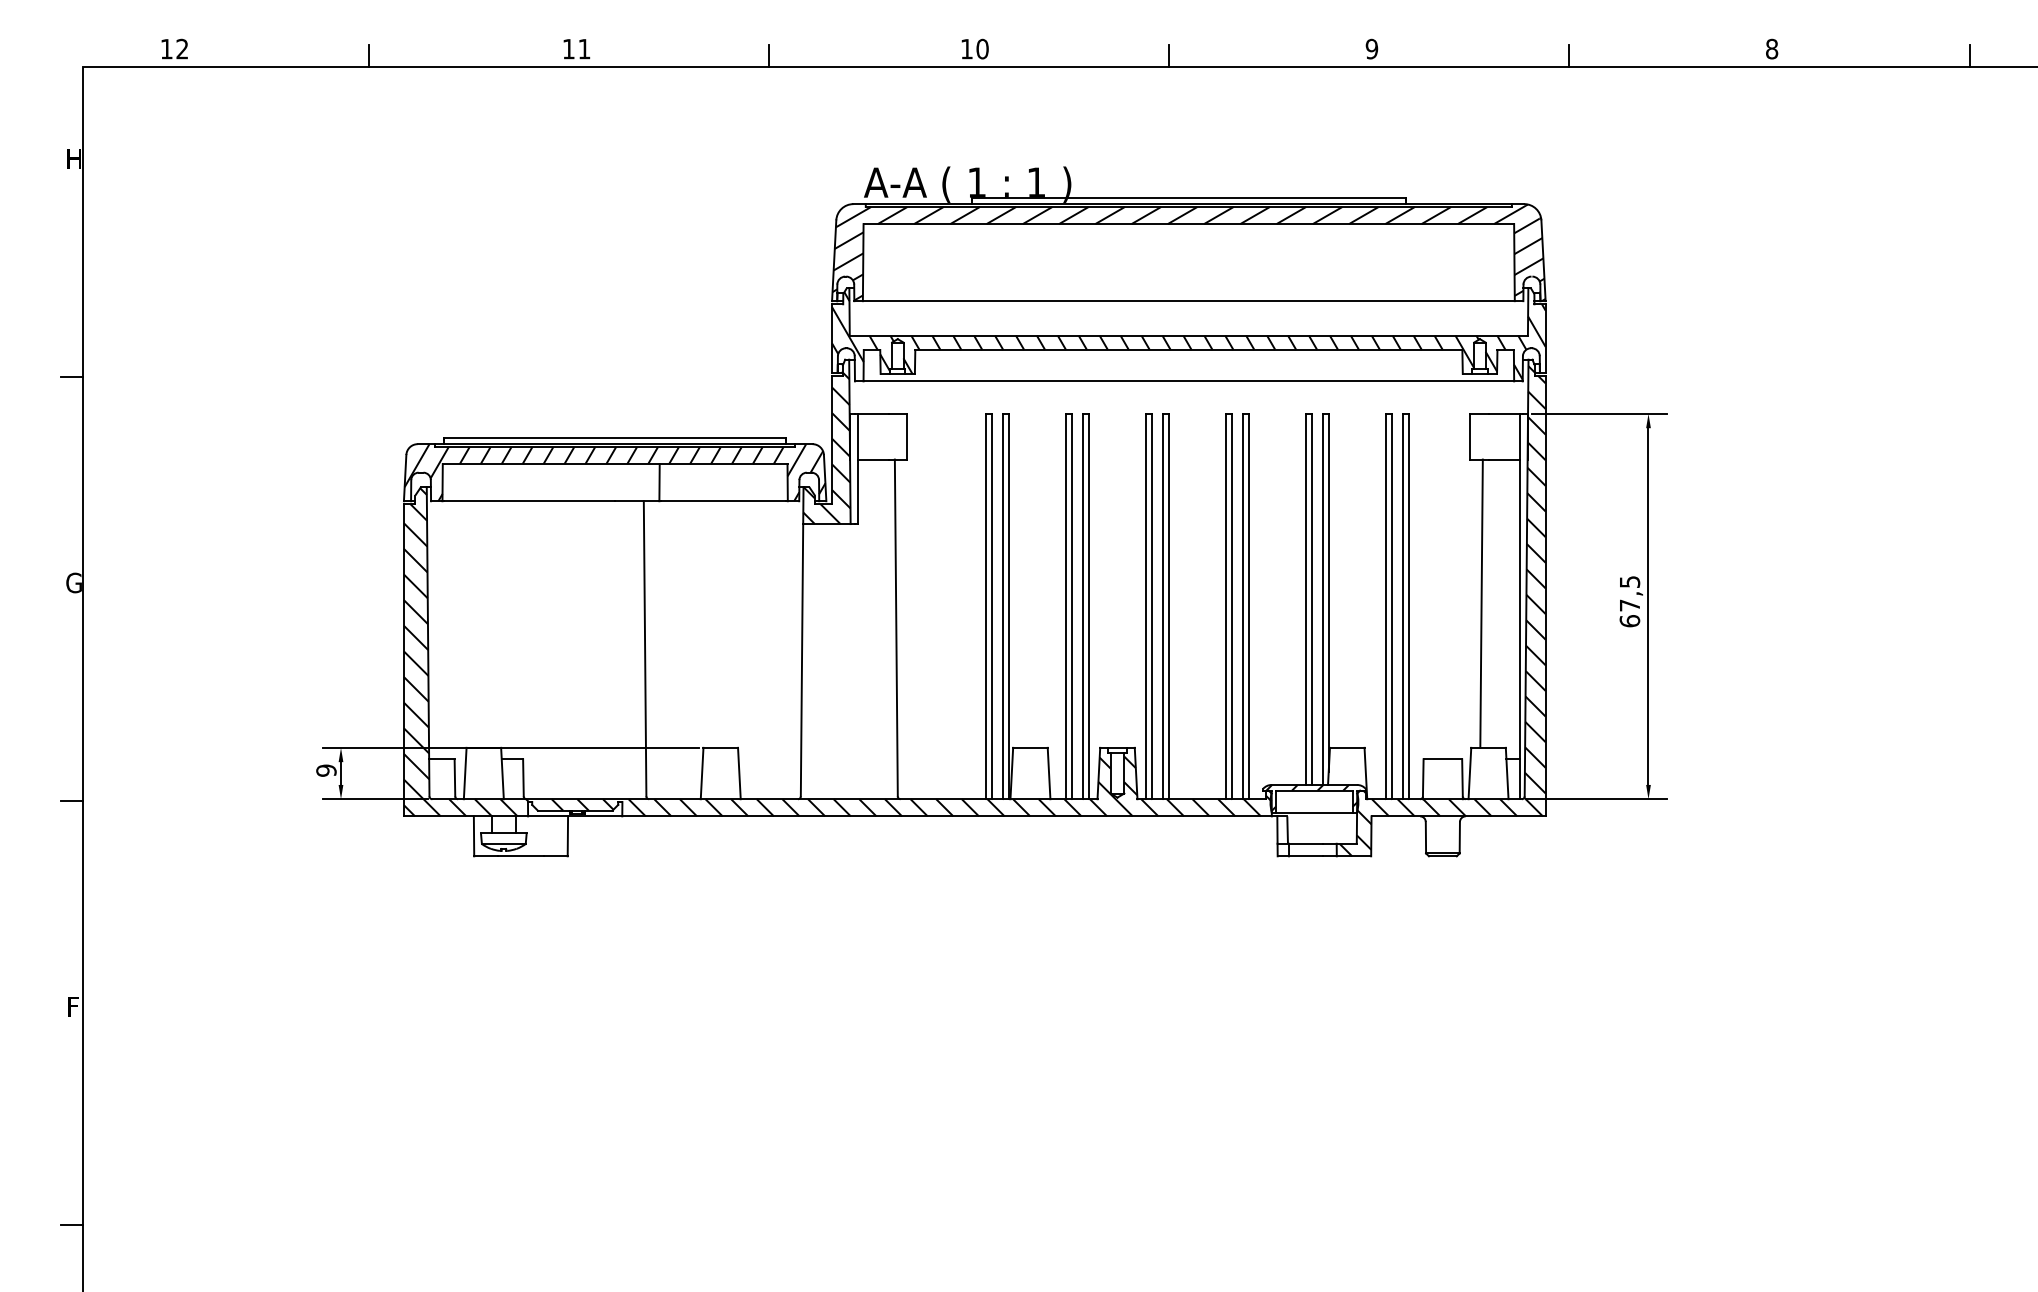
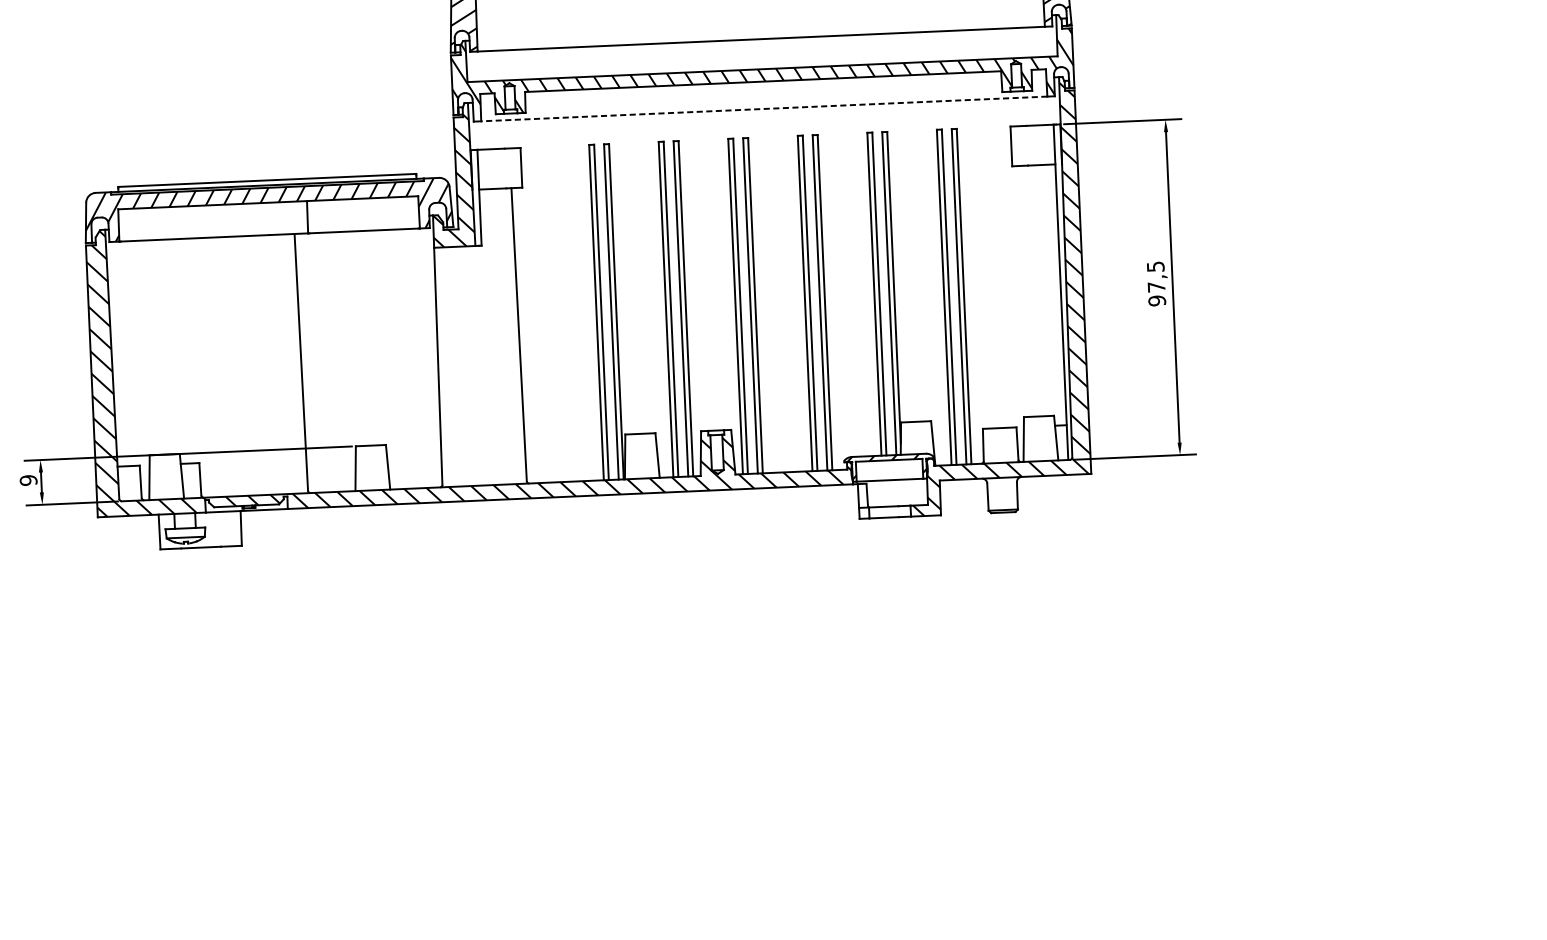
line: (1188, 381) -> (764, 109), solid -> dashed
line: (1481, 603) -> (1027, 291), removed
text: (1629, 621) -> (1156, 301), 67,5 -> 97,5

